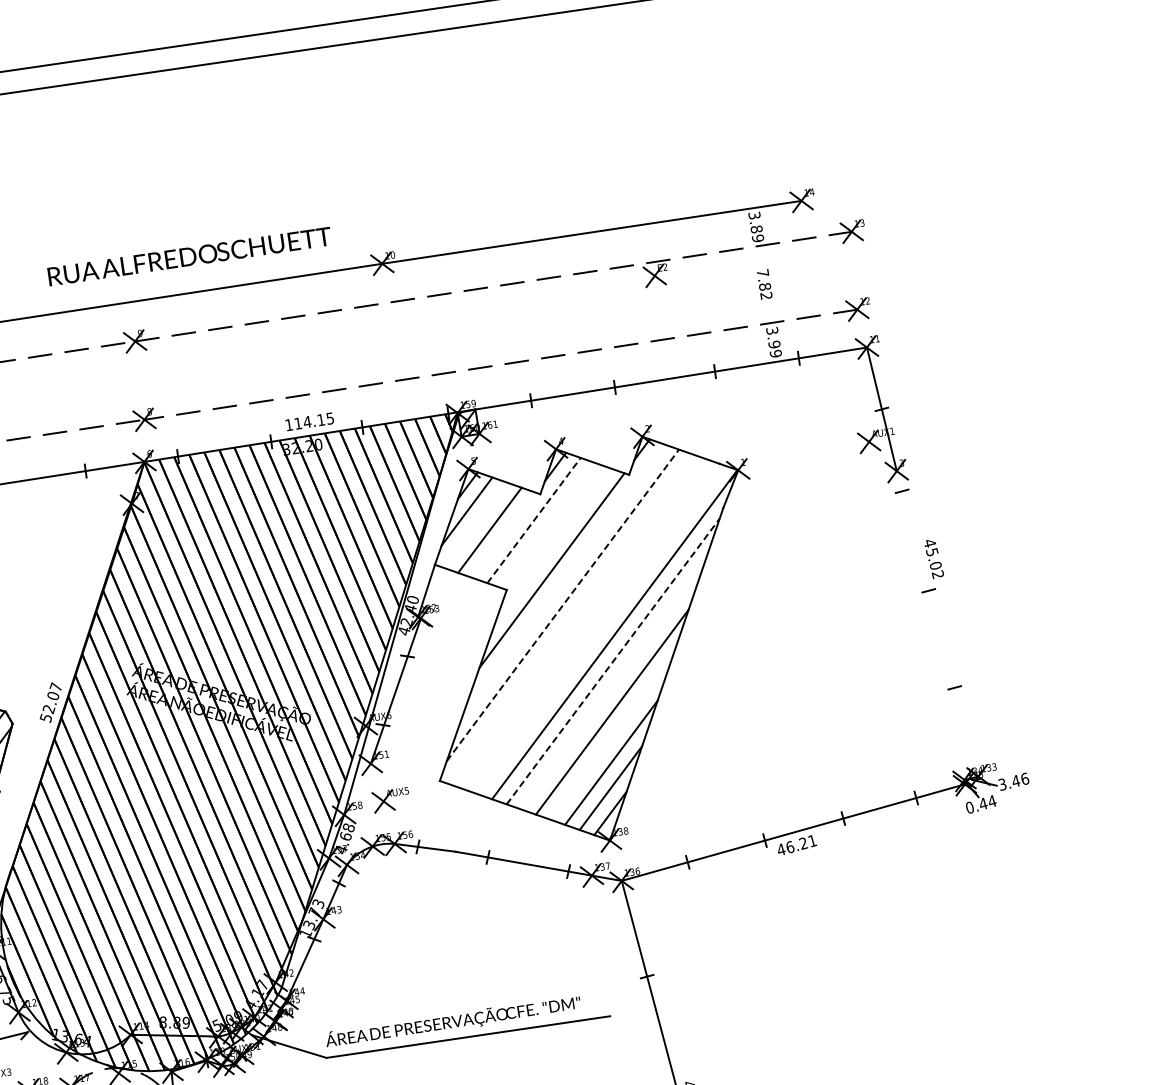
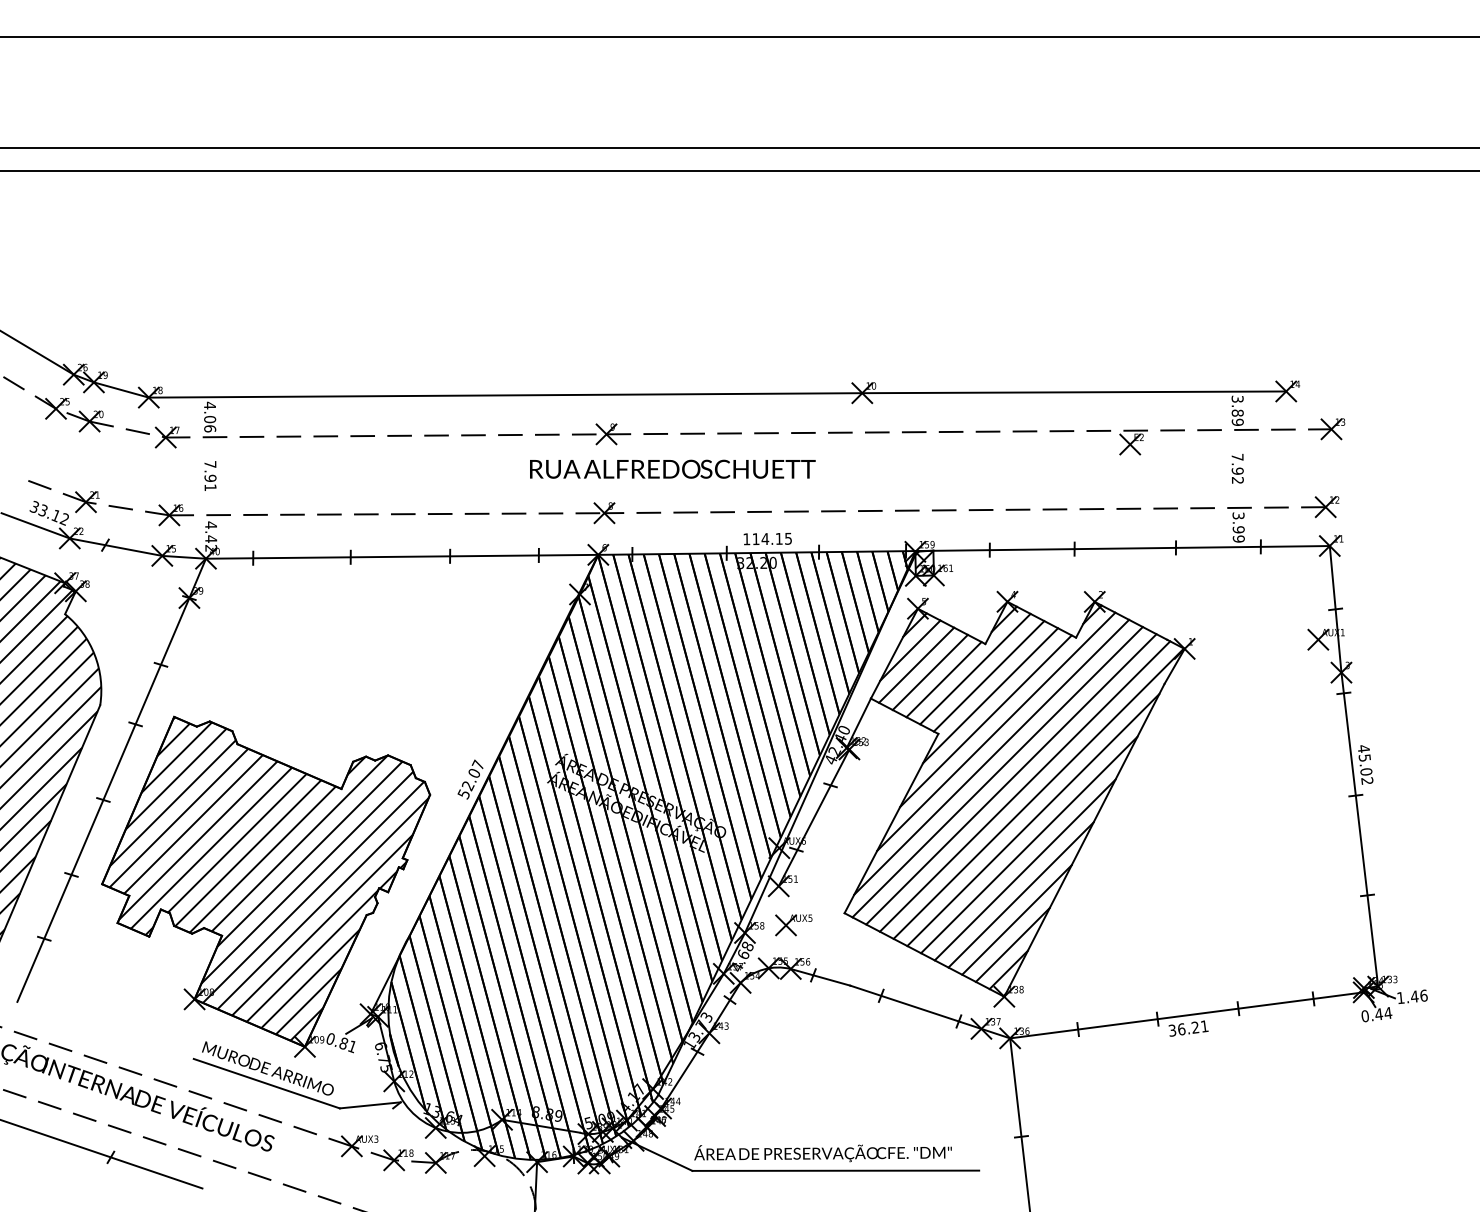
text: (189, 255) -> (672, 468), moved
text: (764, 286) -> (1237, 470), 7.82 -> 7.92
line: (534, 519) -> (975, 668), dashed -> solid
line: (475, 524) -> (916, 664), added
line: (548, 525) -> (988, 676), added
line: (504, 535) -> (943, 679), added
line: (552, 544) -> (990, 695), added
line: (563, 579) -> (996, 731), added
line: (563, 604) -> (992, 756), dashed -> solid
line: (570, 619) -> (997, 772), added
line: (937, 623) -> (1359, 829), added
line: (585, 624) -> (1011, 779), added
line: (599, 629) -> (1024, 786), added
line: (613, 660) -> (1033, 819), dashed -> solid
line: (612, 686) -> (1029, 844), added
line: (611, 737) -> (1020, 894), added
text: (1002, 785) -> (1400, 998), 3.46 -> 1.46
text: (781, 849) -> (1172, 1030), 46.21 -> 36.21

